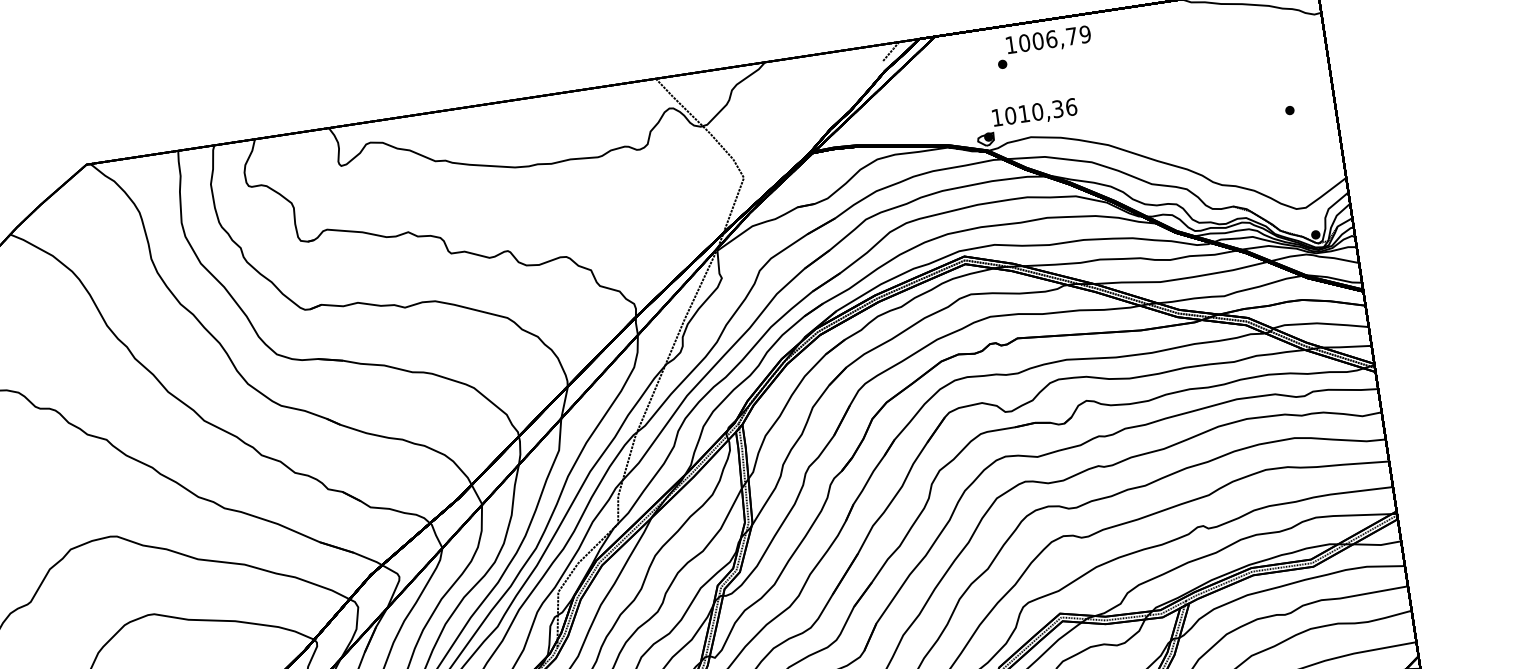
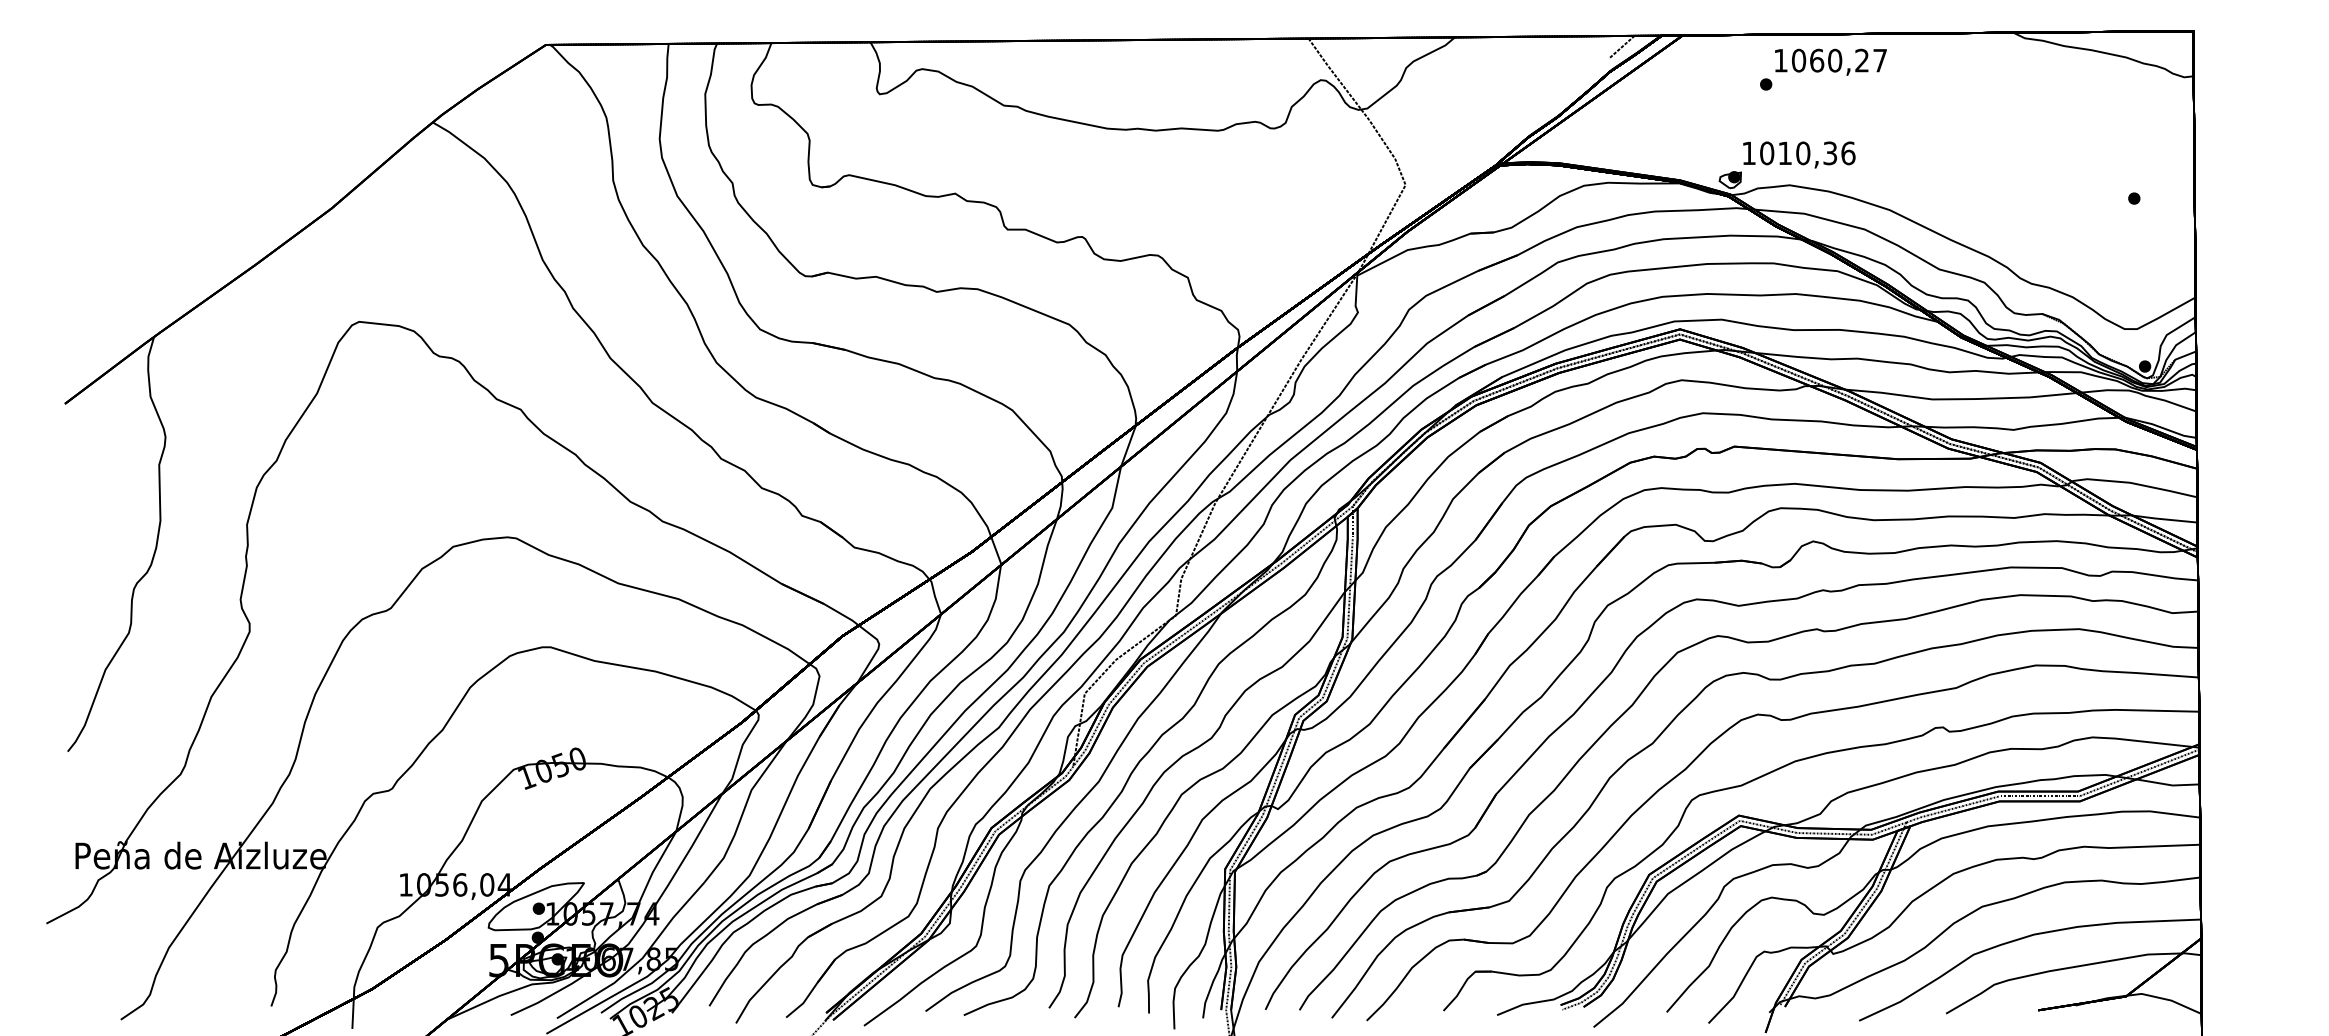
text: (1061, 37) -> (1848, 60), 1006,79 -> 1060,27

